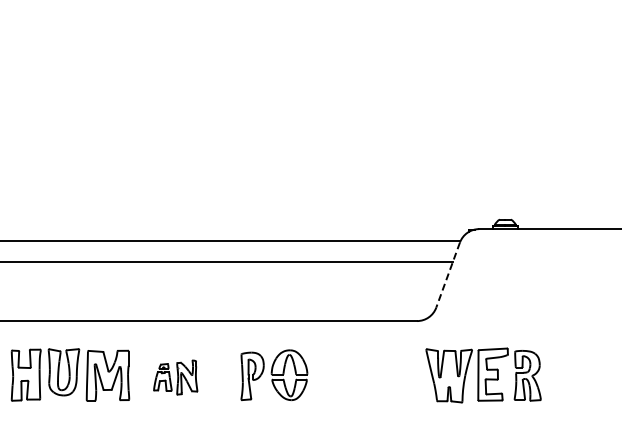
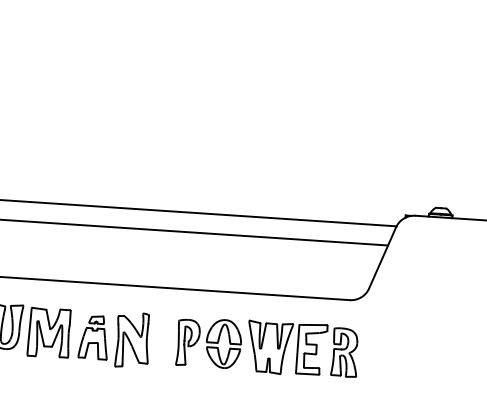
line: (448, 275) -> (382, 258), dashed -> solid
part: (483, 375) -> (302, 349), moved
part: (175, 377) -> (114, 338), size x1.67

